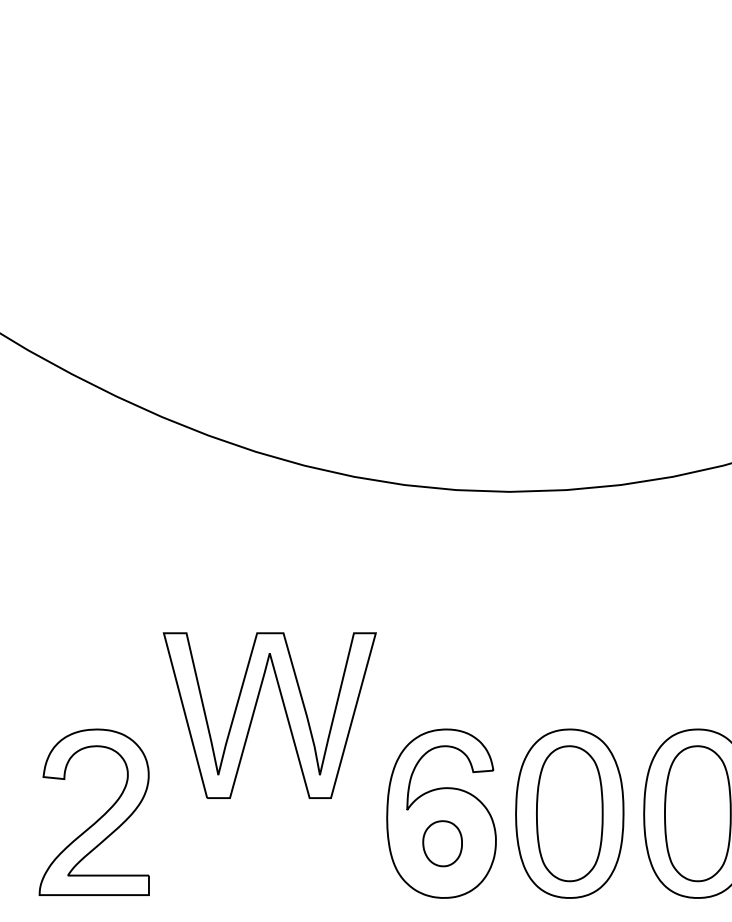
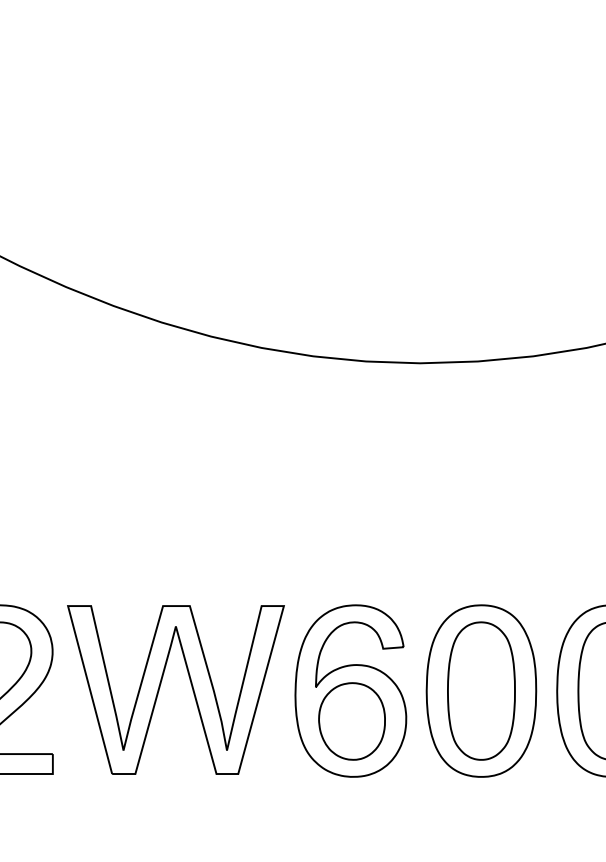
part: (255, 710) -> (161, 684), moved
part: (442, 843) -> (351, 721), size x1.67

